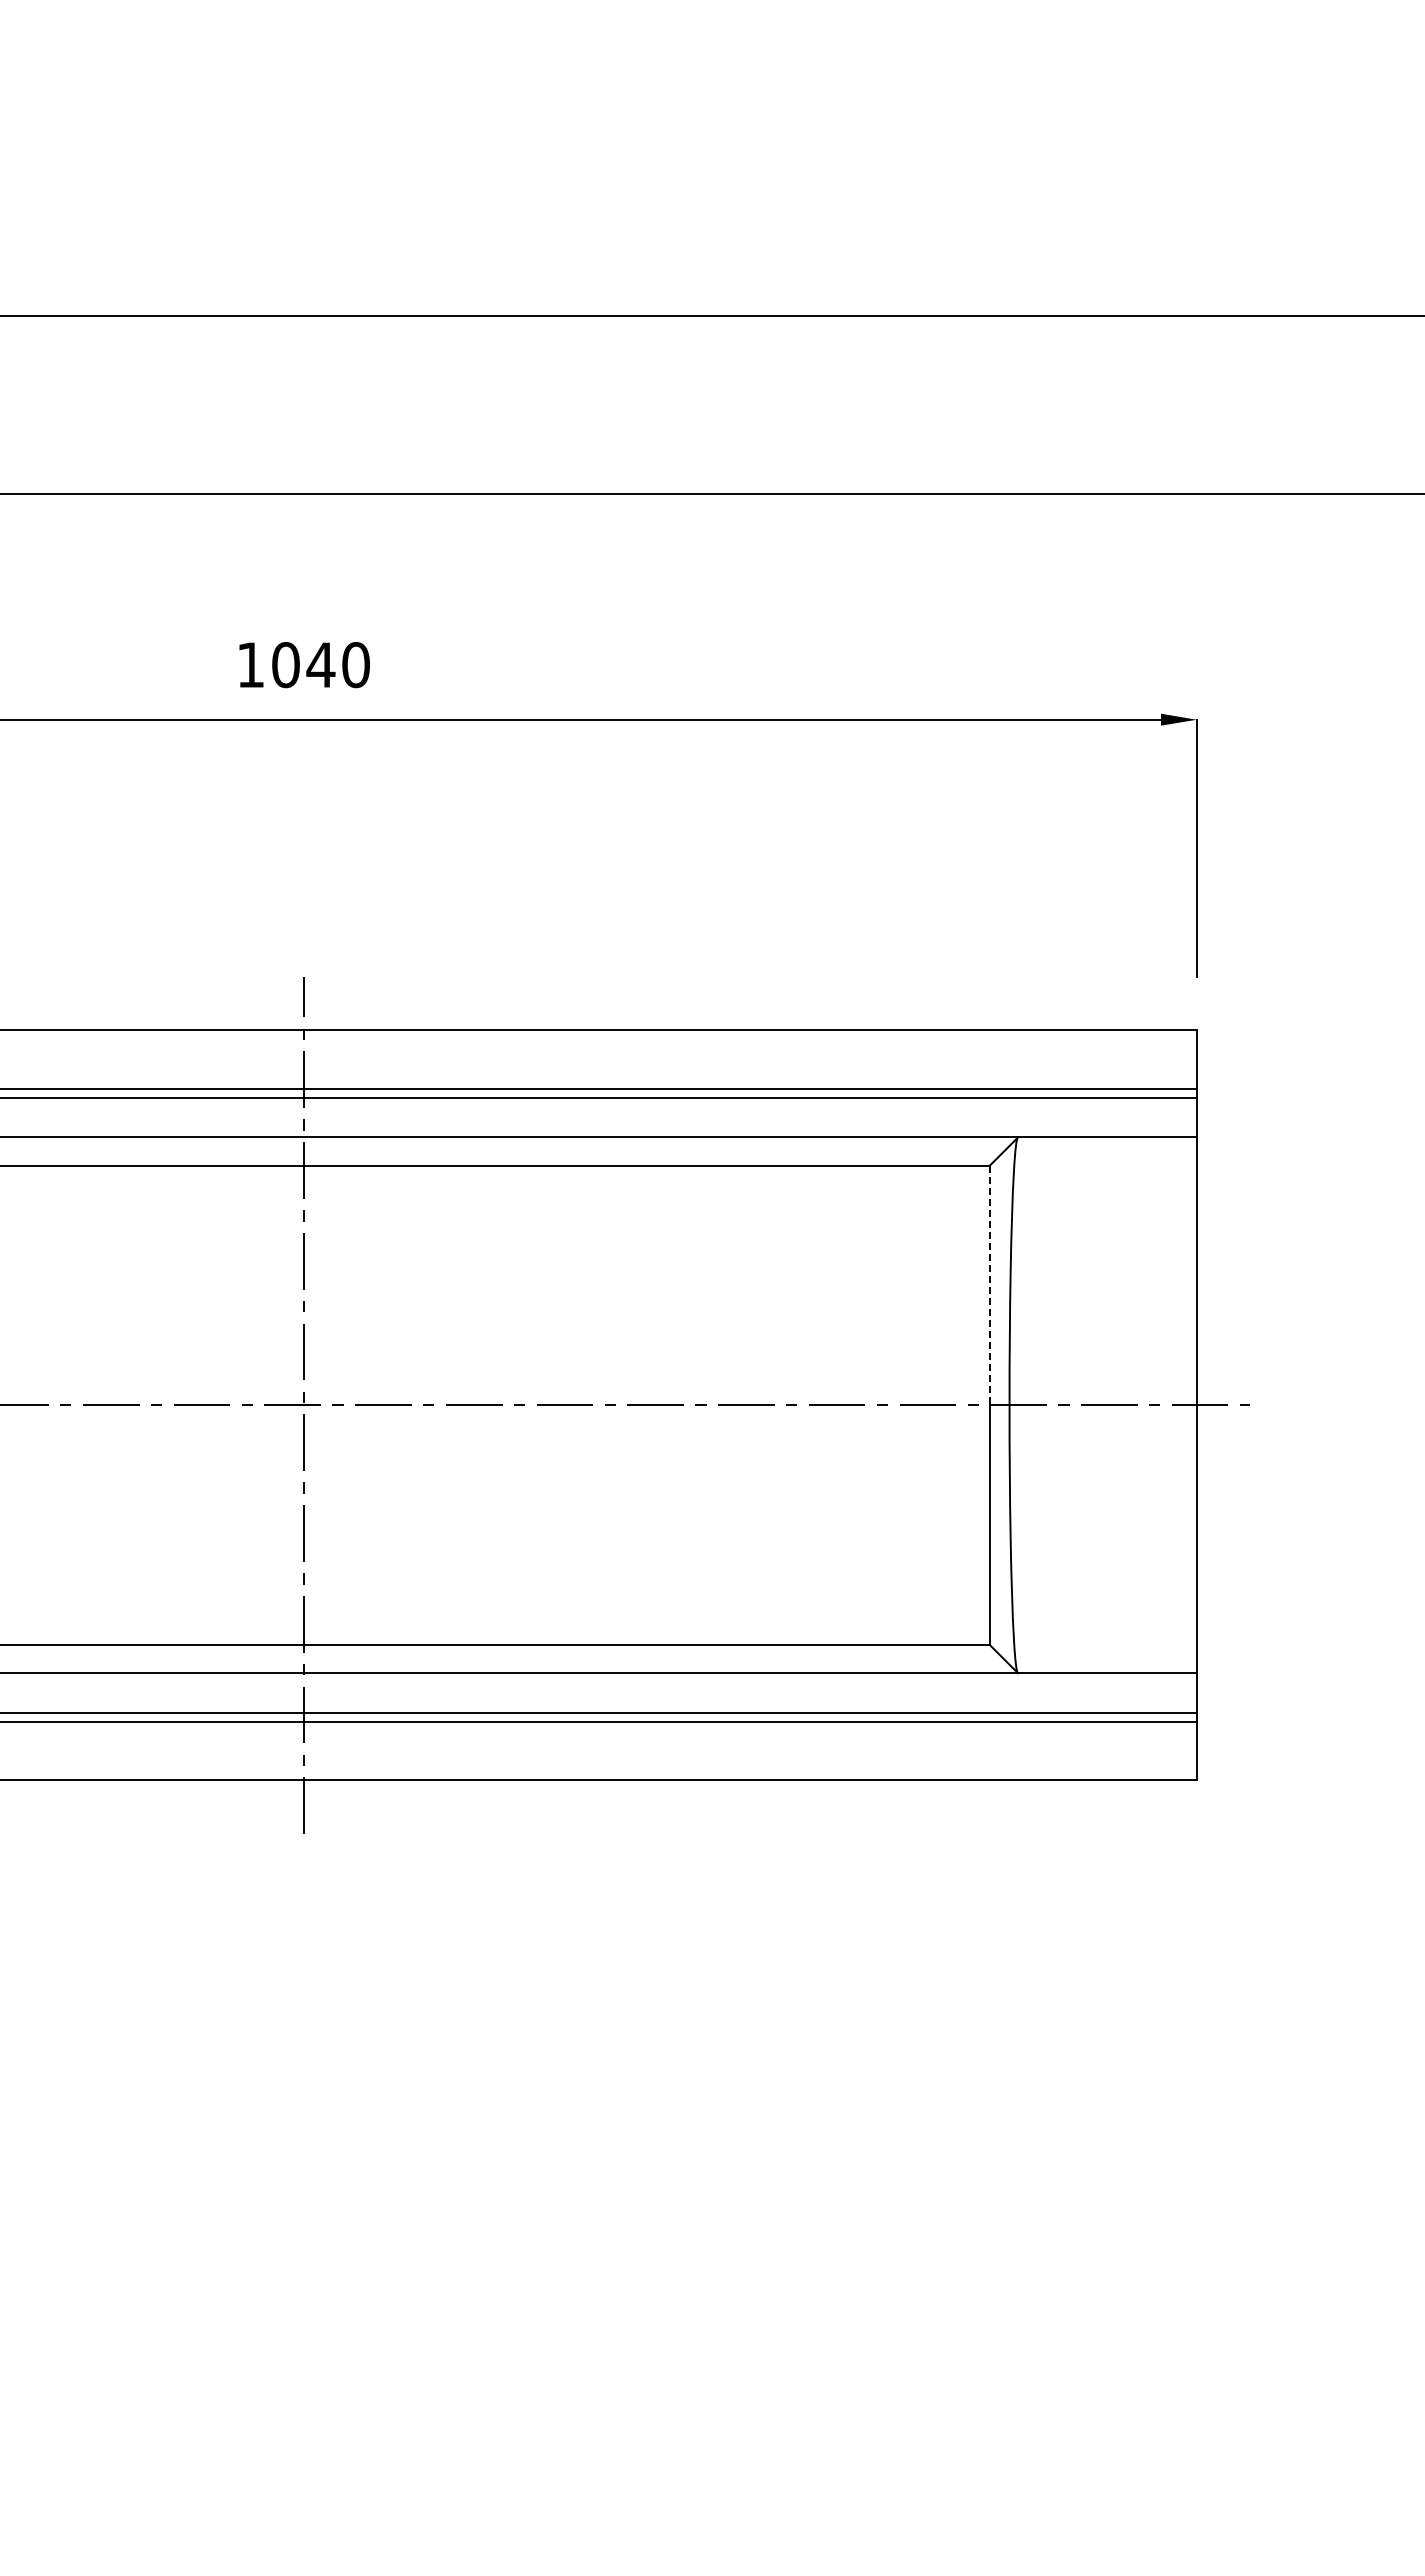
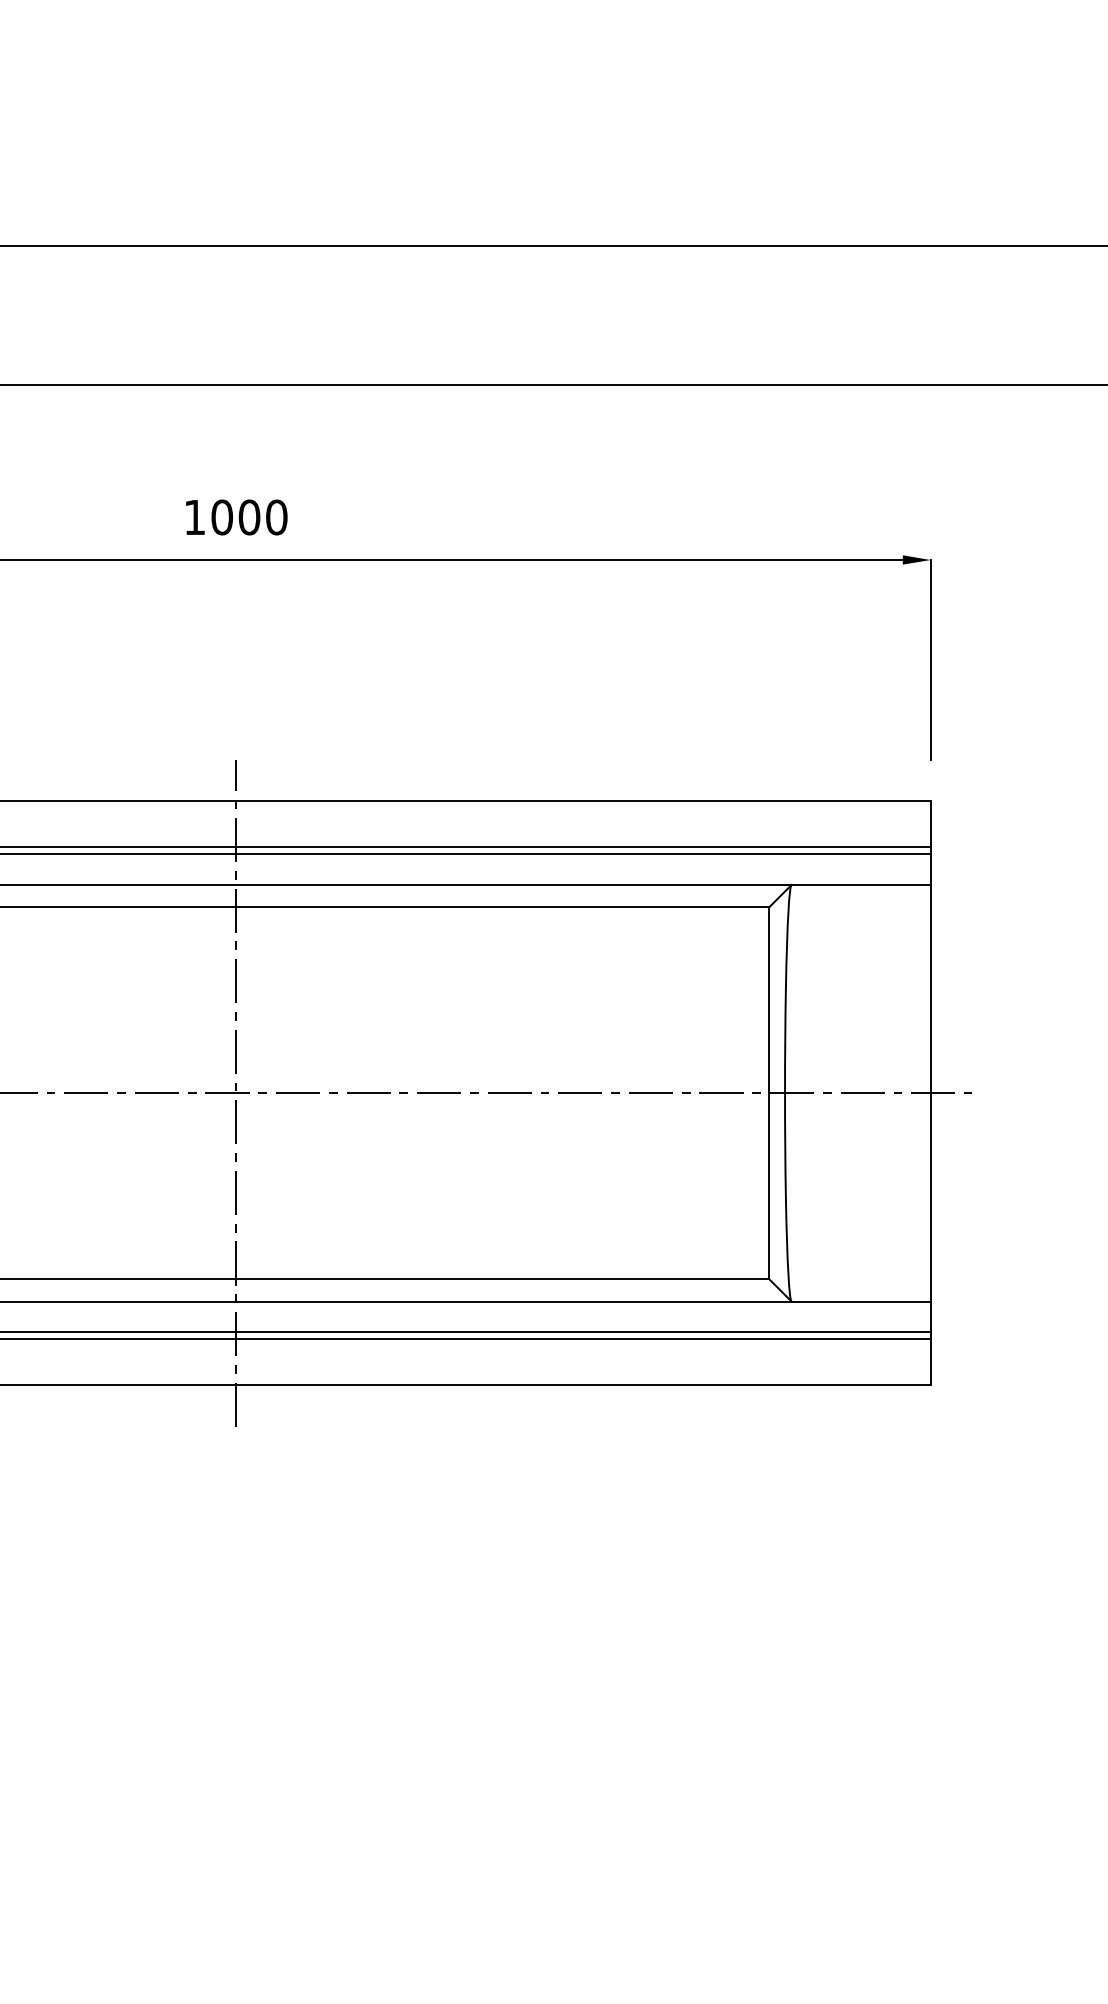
text: (320, 665) -> (249, 517), 1040 -> 1000
line: (989, 1285) -> (769, 1000), dashed -> solid

